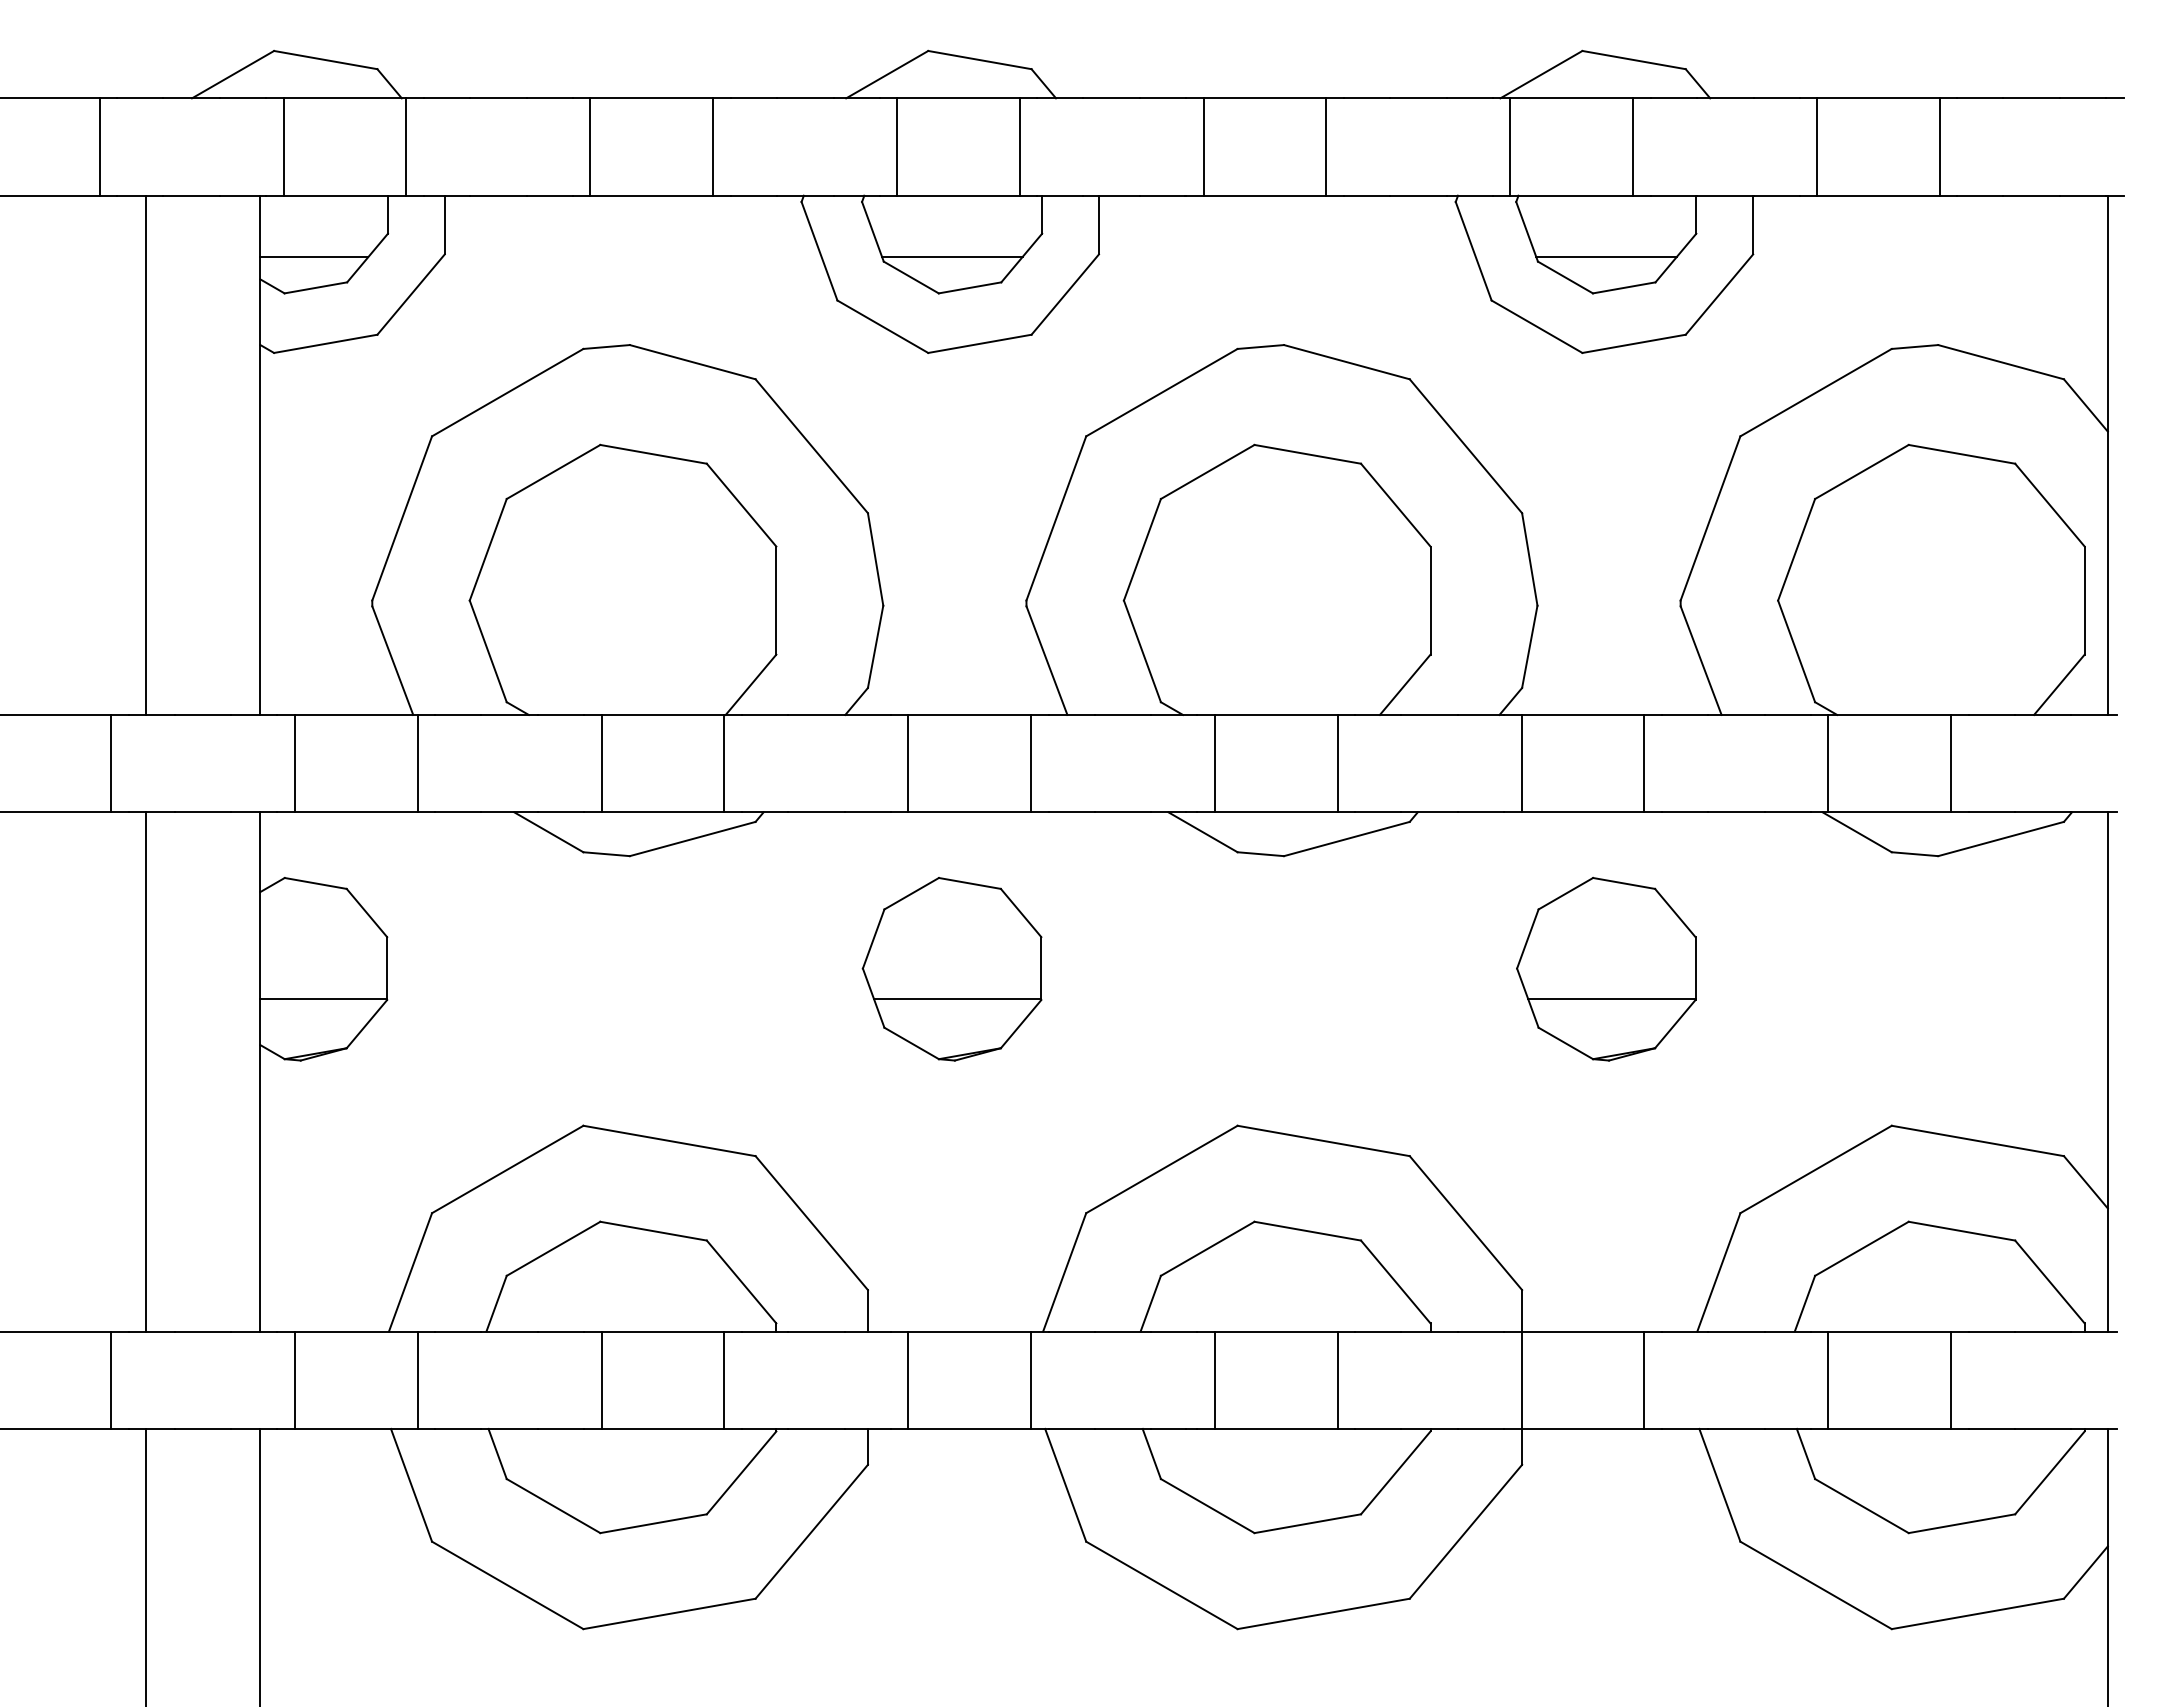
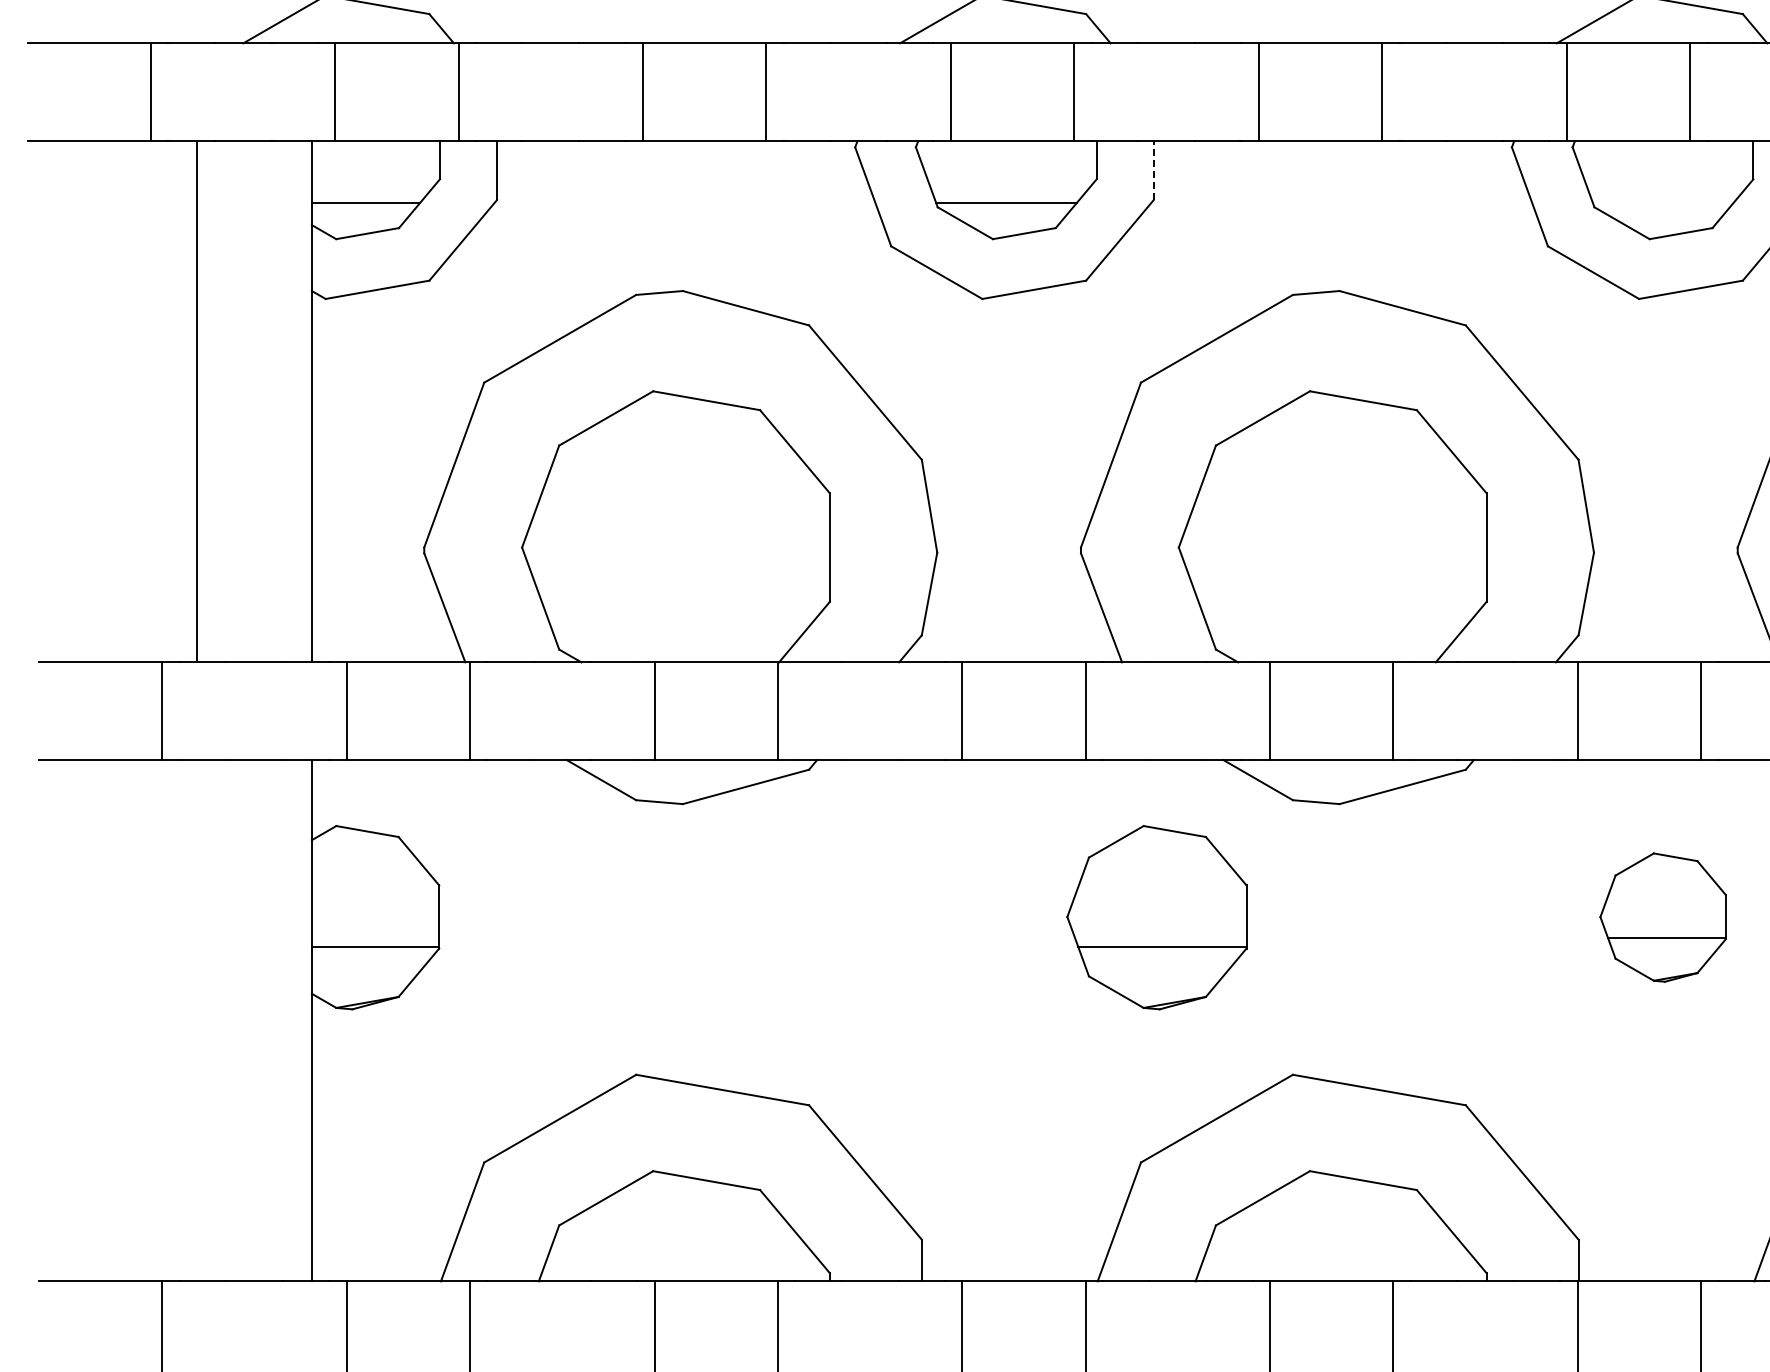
line: (1098, 224) -> (1153, 170), solid -> dashed
line: (1606, 257) -> (1663, 203), removed
part: (1606, 968) -> (1663, 916), size x0.7
part: (951, 969) -> (1156, 917), moved
line: (145, 1071) -> (196, 1020), removed

